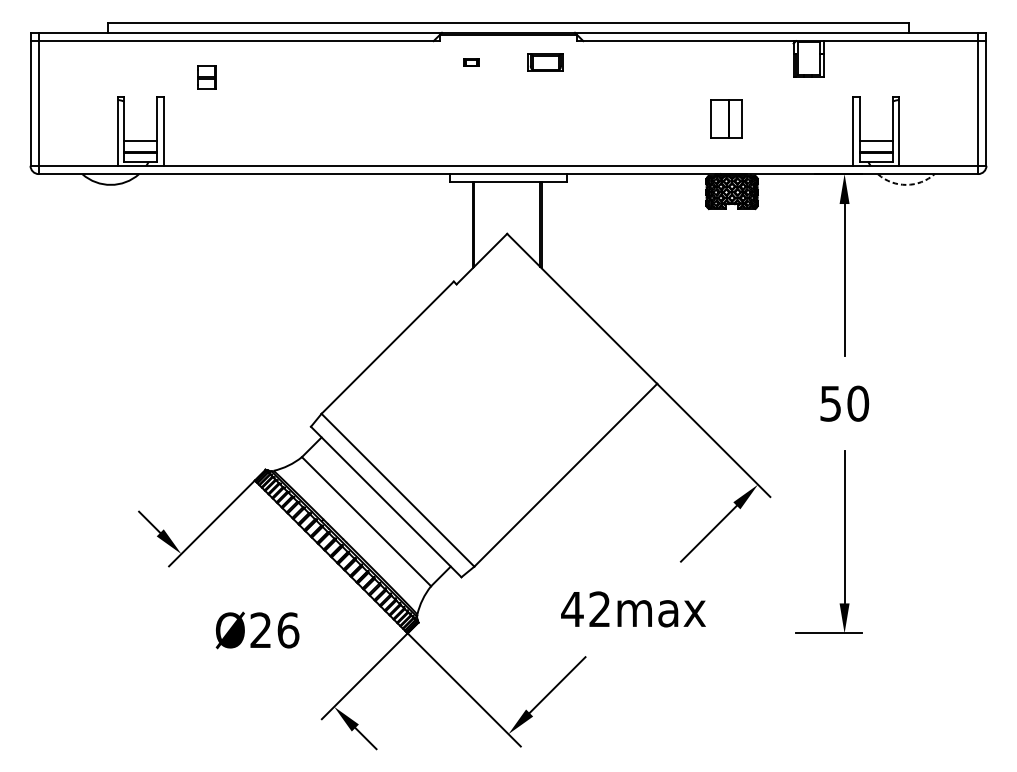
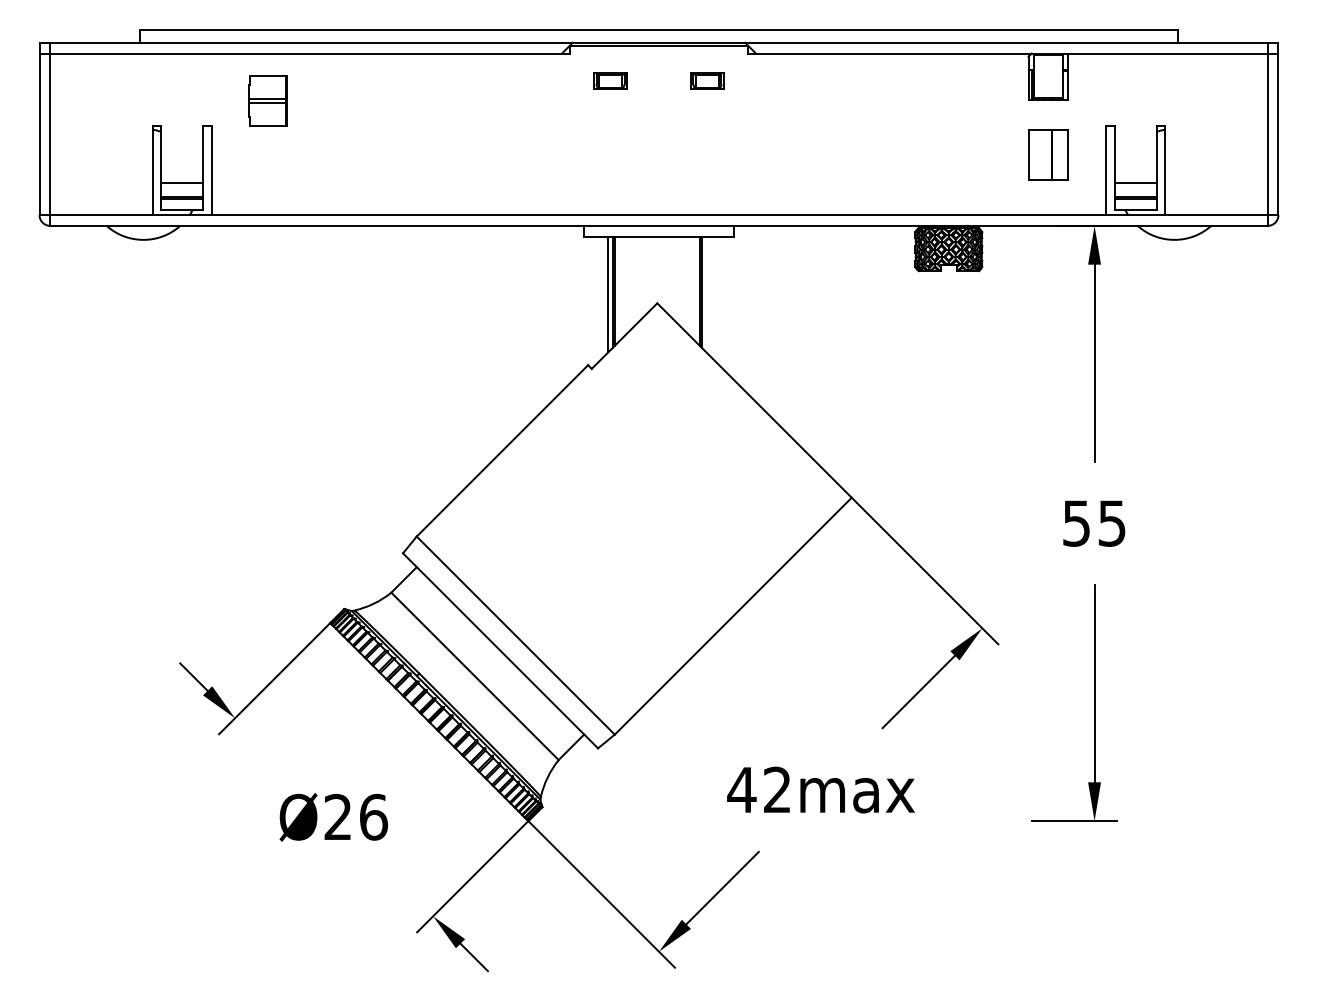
part: (471, 61) -> (610, 80), size x1.67
part: (545, 61) -> (707, 80), size x0.71
part: (206, 77) -> (267, 100), size x1.67
part: (726, 119) -> (1048, 154), moved
arc: (906, 184) -> (1174, 239), dashed -> solid
line: (469, 227) -> (608, 294), added
text: (858, 403) -> (1112, 523), 50 -> 55

